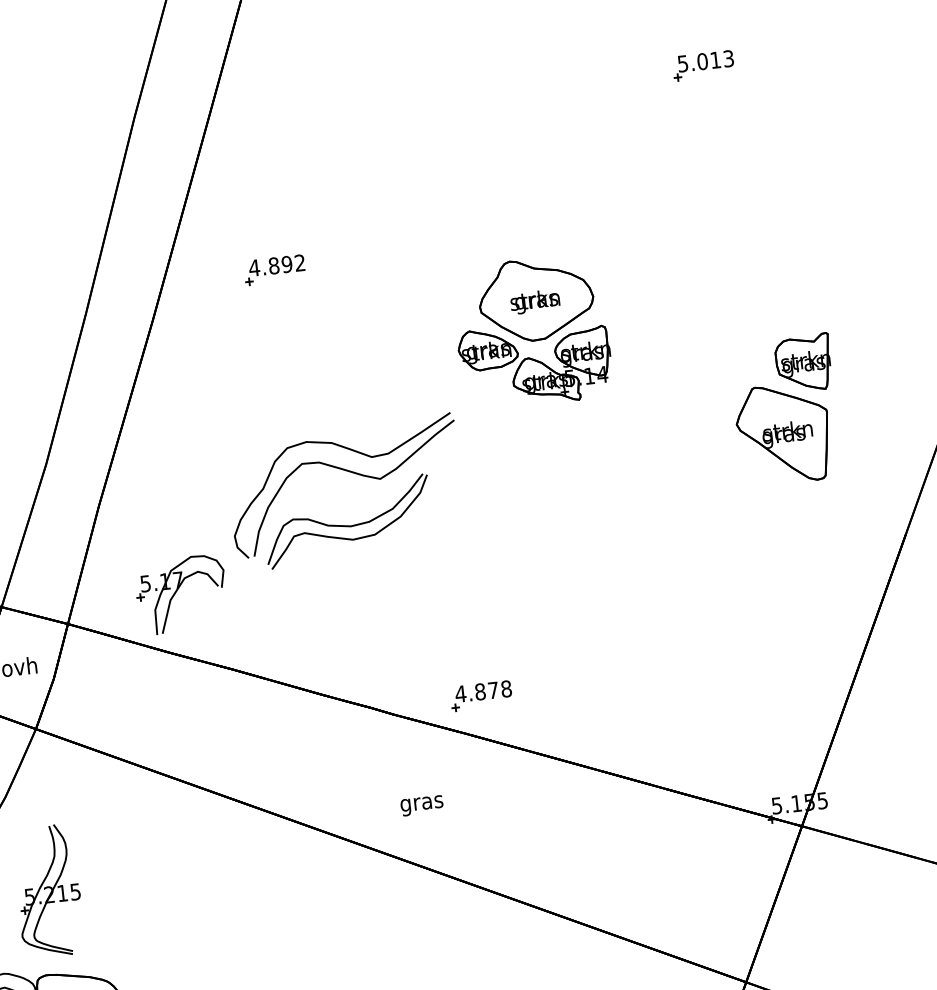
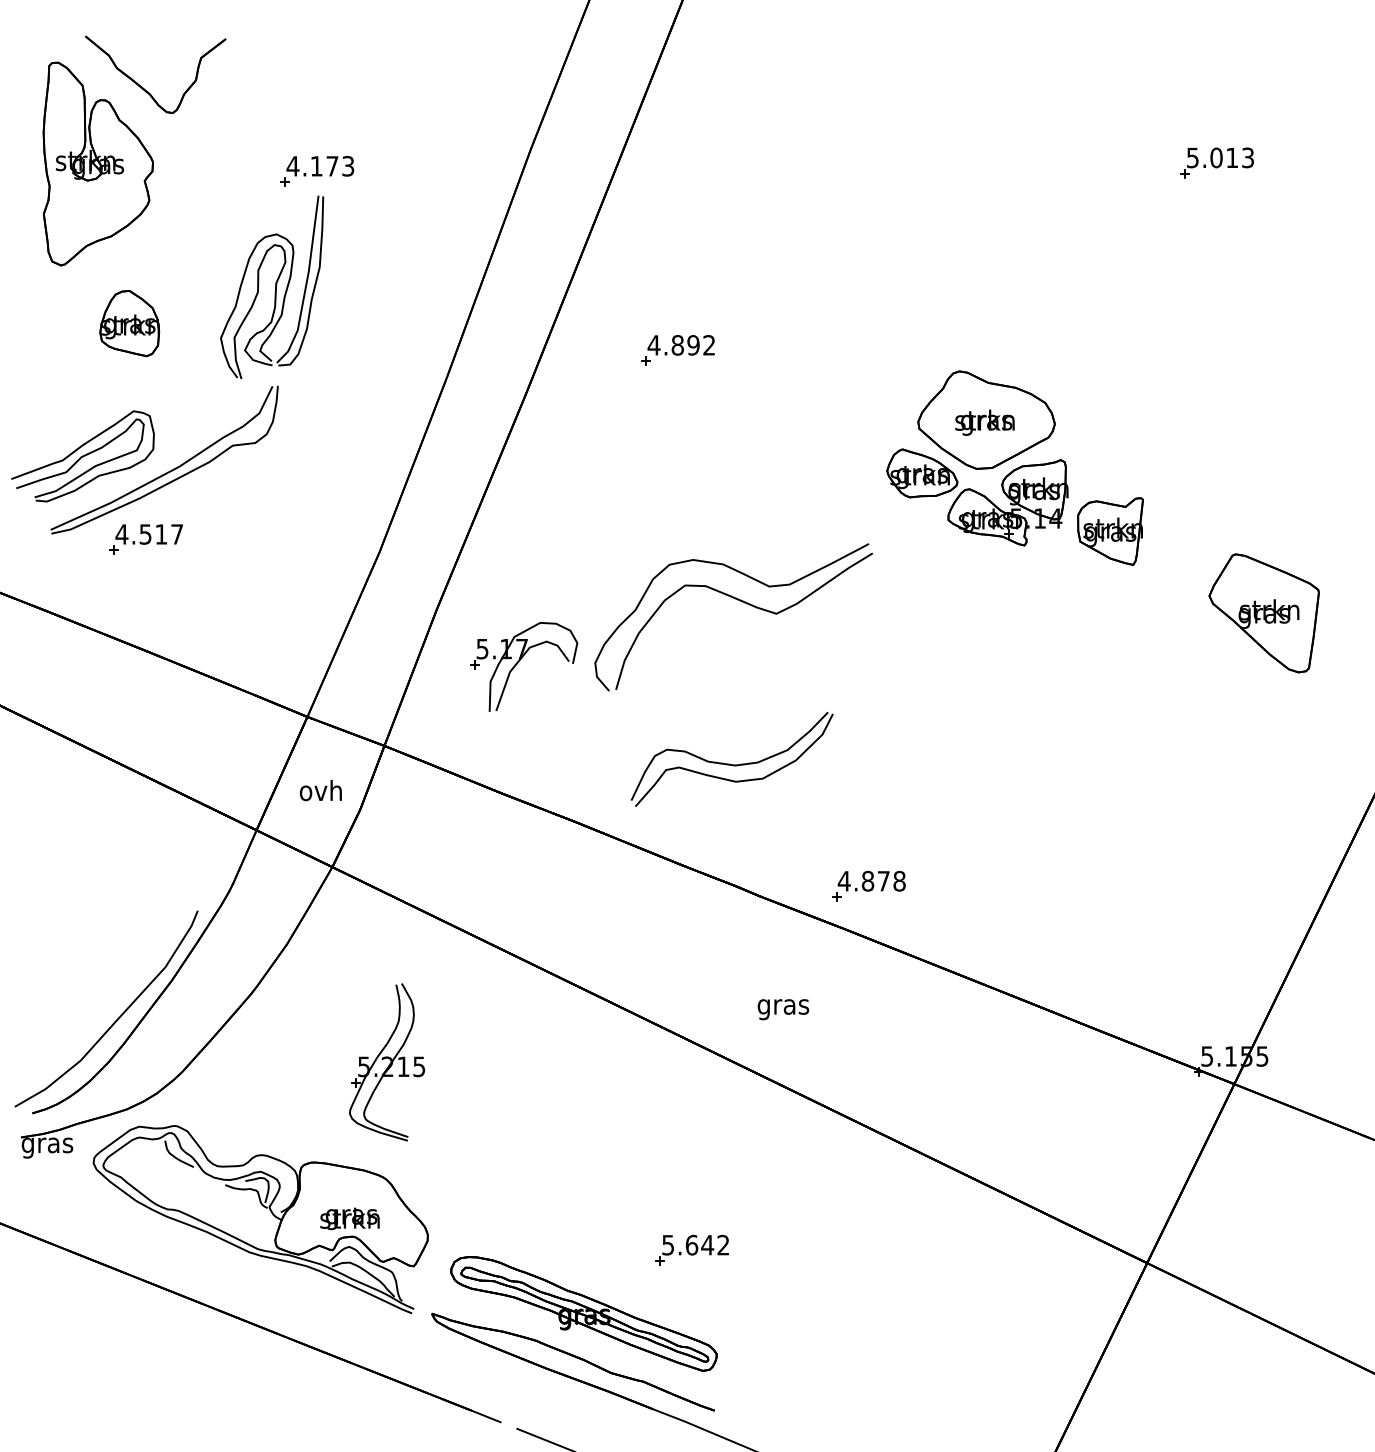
part: (803, 363) -> (1110, 531), moved
part: (348, 520) -> (732, 758), moved
part: (176, 592) -> (518, 663), moved
part: (48, 891) -> (386, 1062), moved

